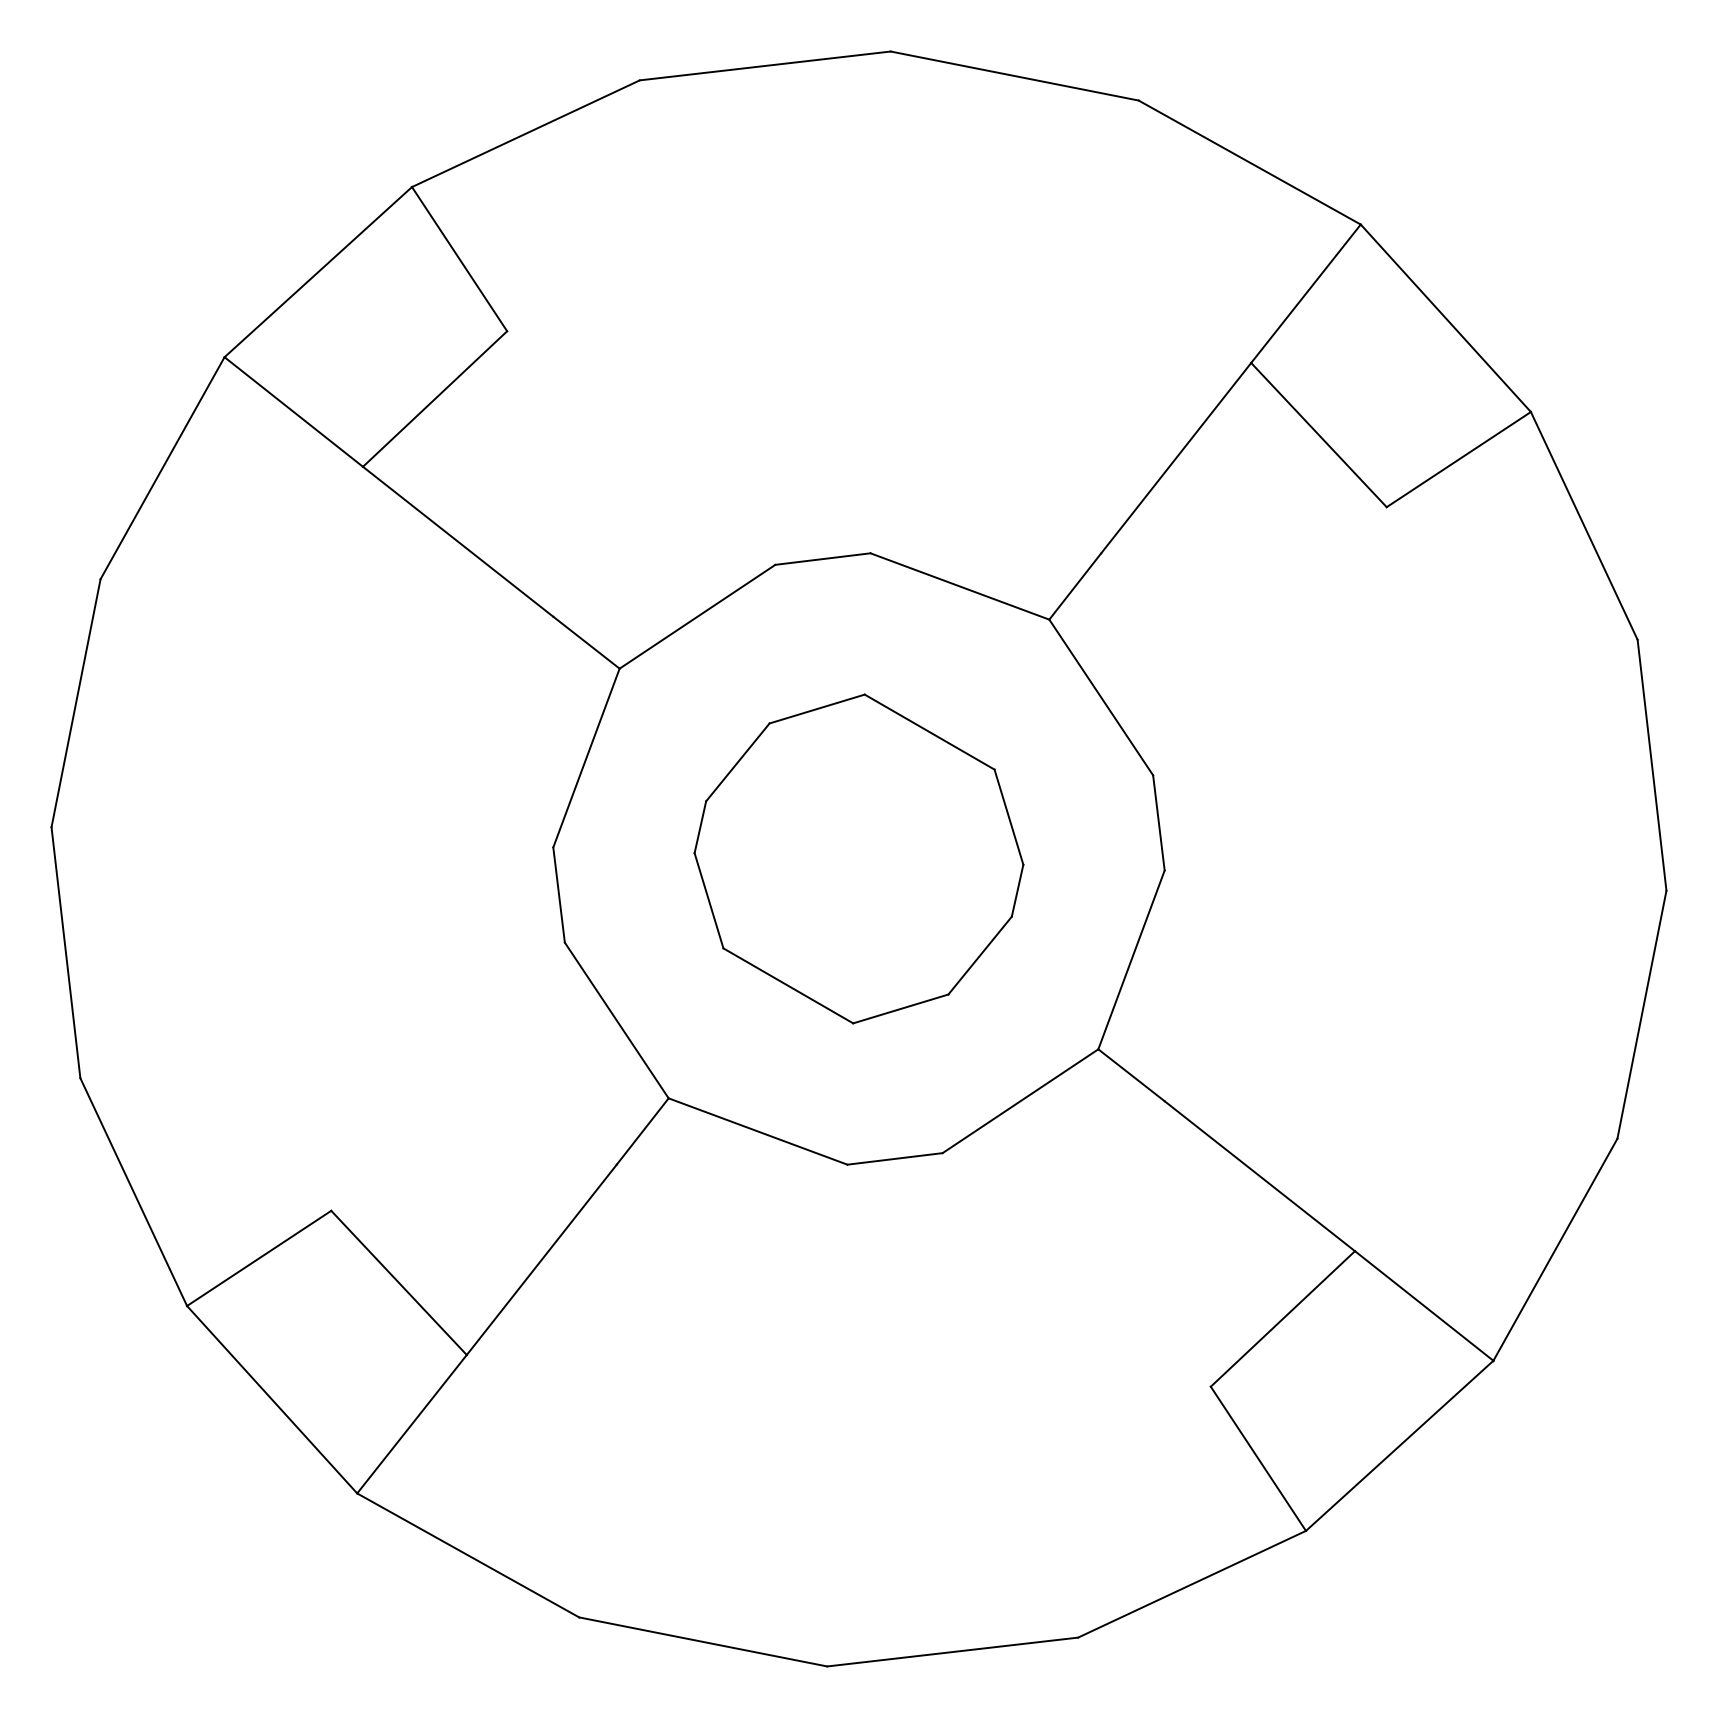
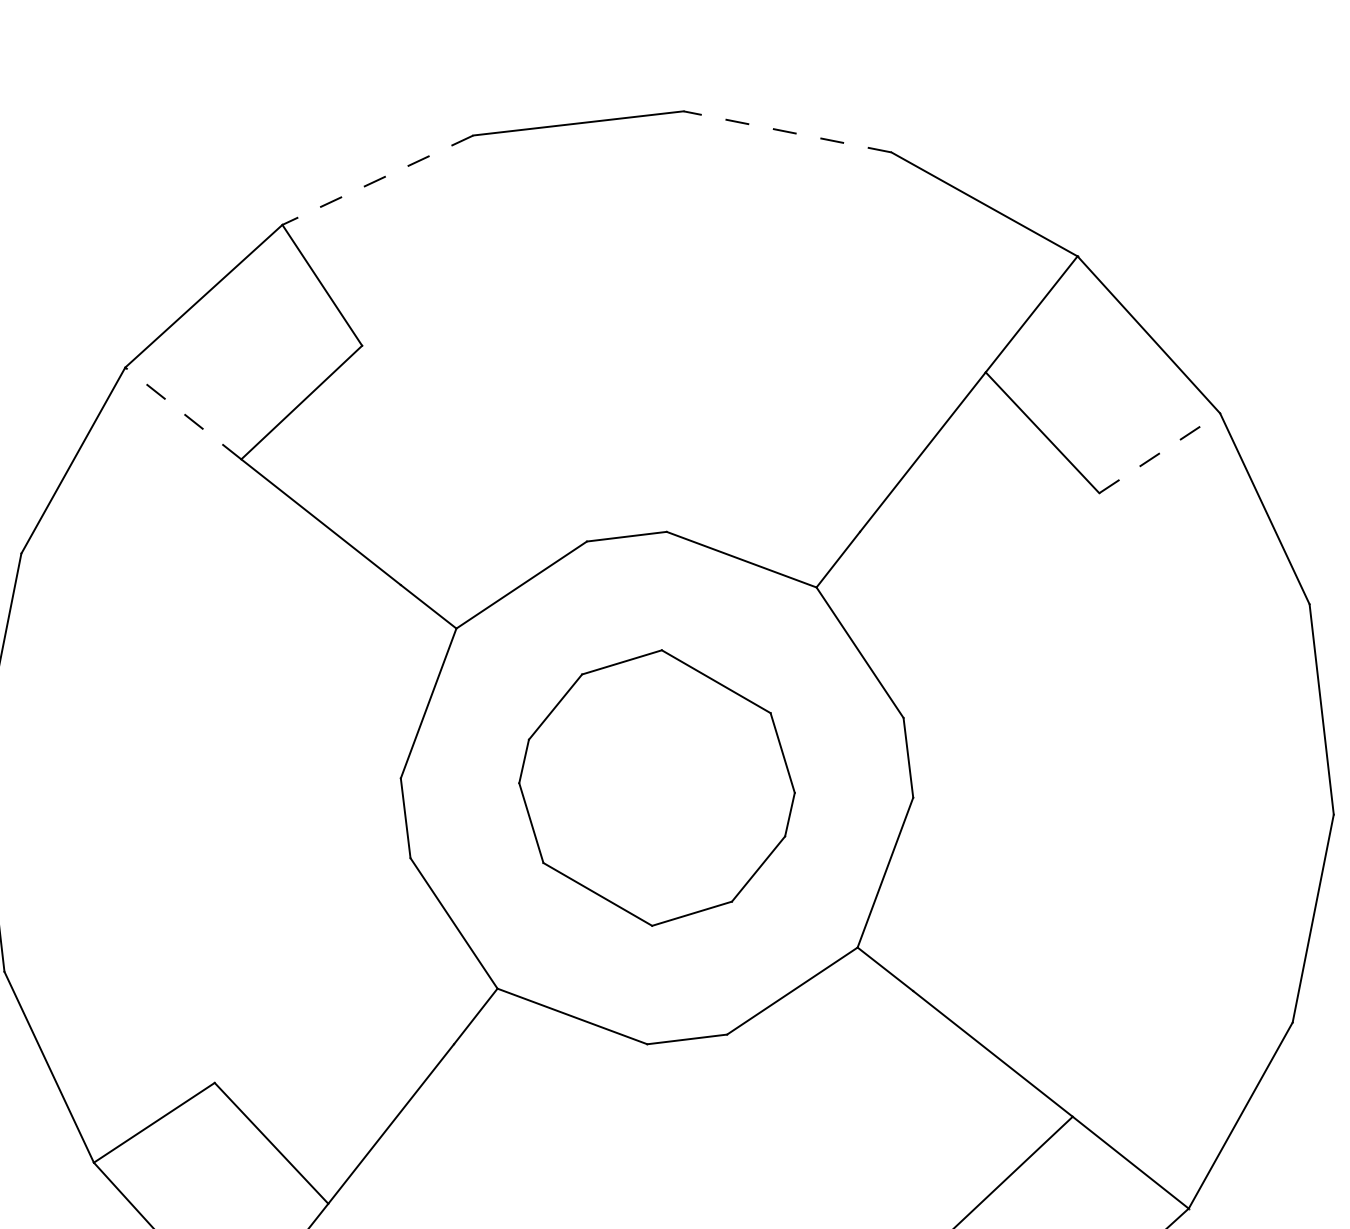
line: (1014, 75) -> (787, 131), solid -> dashed
line: (525, 133) -> (377, 180), solid -> dashed
line: (293, 411) -> (183, 413), solid -> dashed
line: (1459, 459) -> (1160, 453), solid -> dashed

